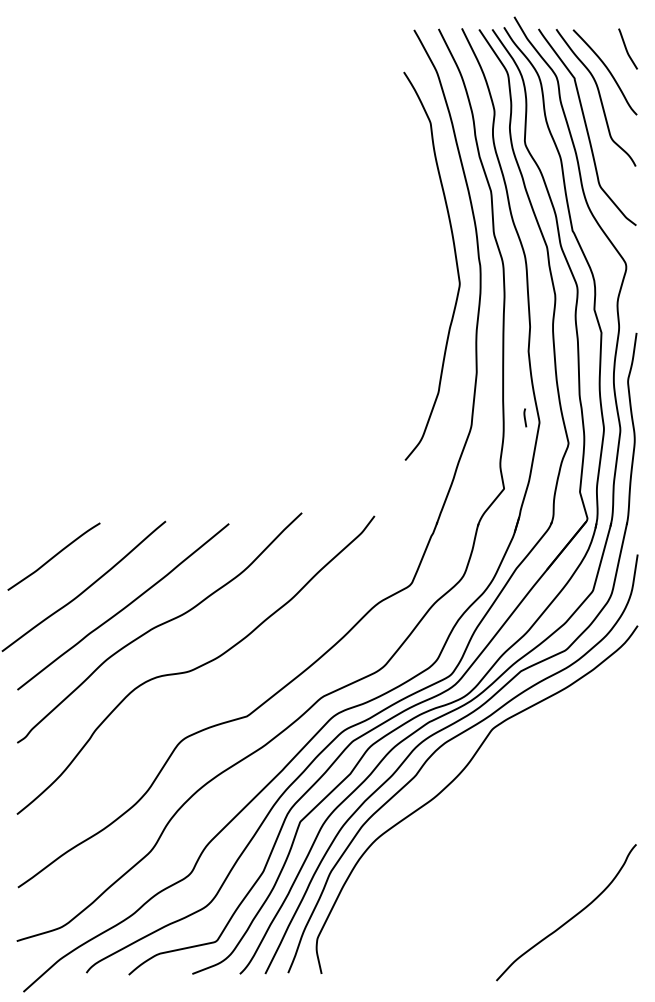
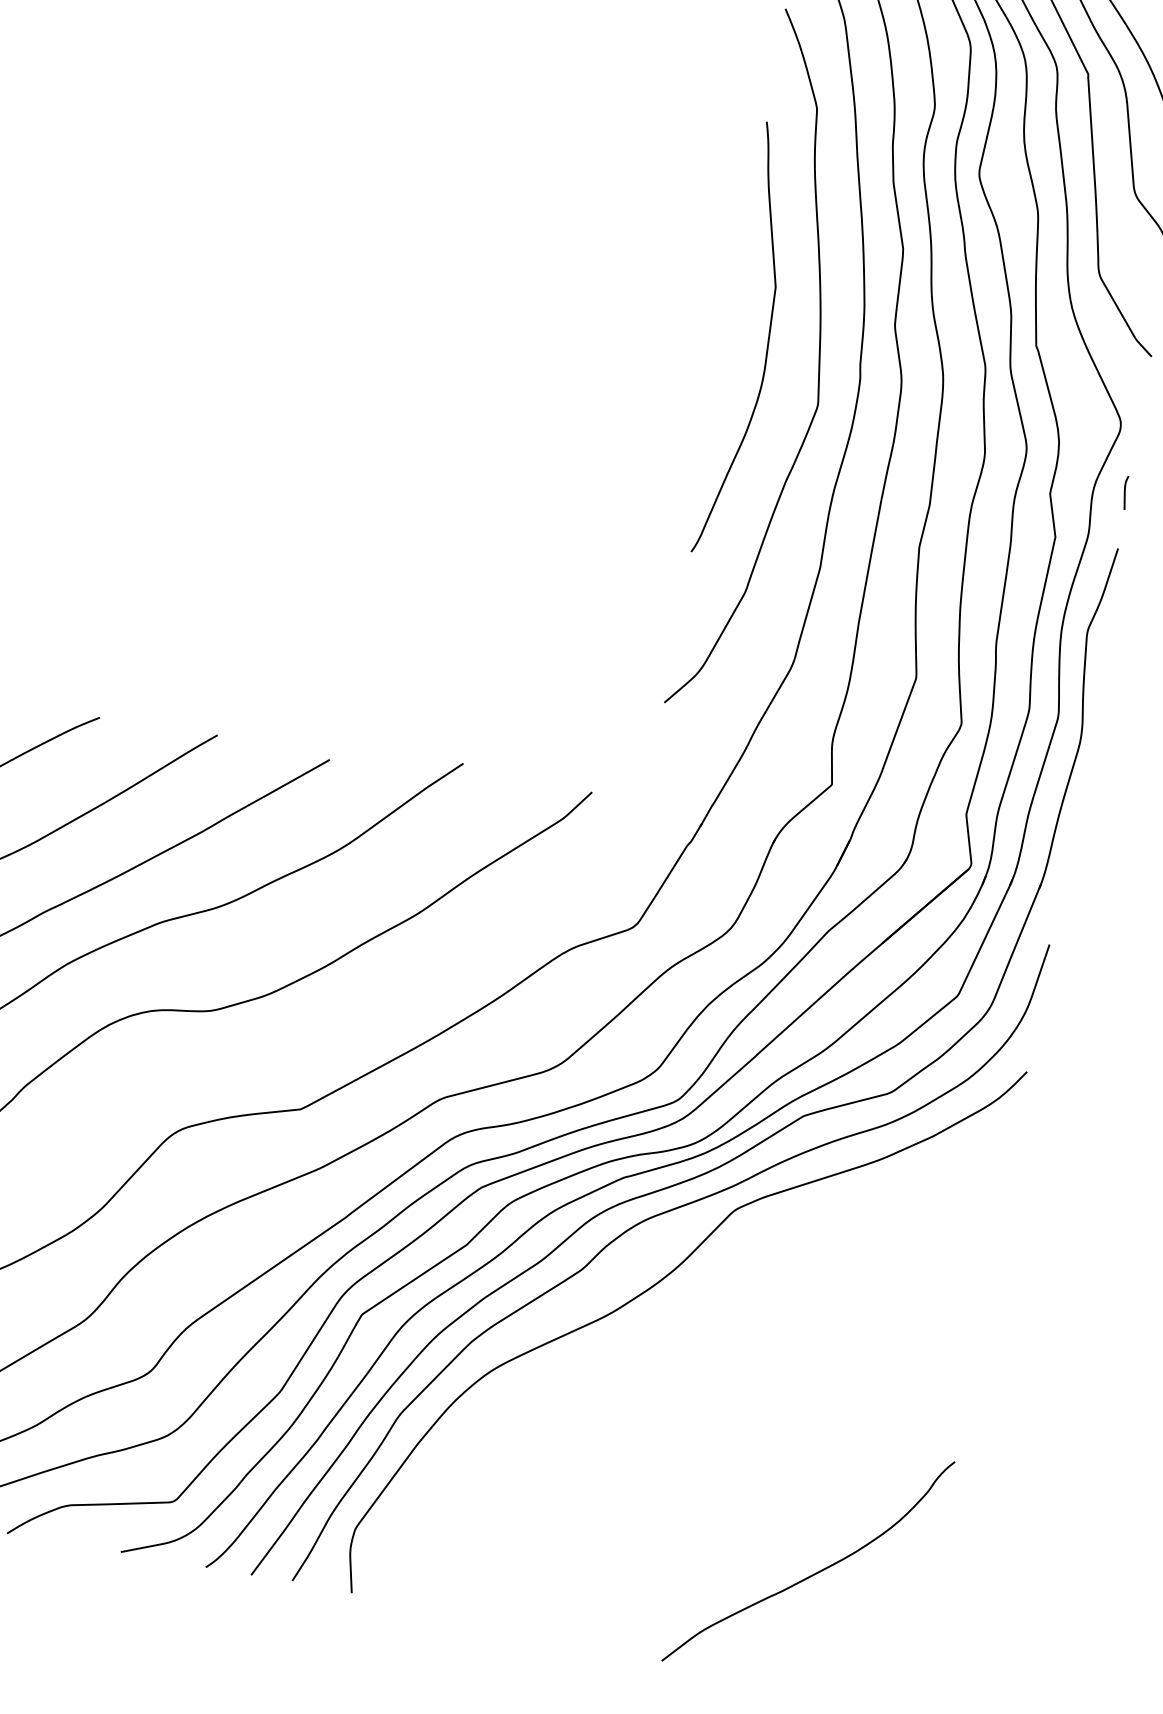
curve: (425, 253) -> (766, 339), added
line: (525, 417) -> (1126, 492), moved

